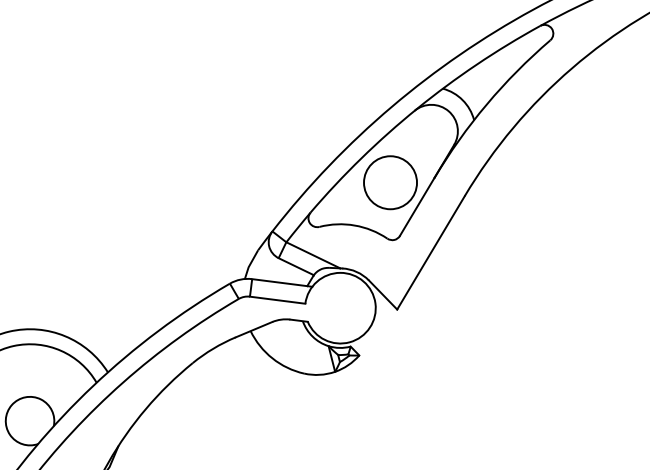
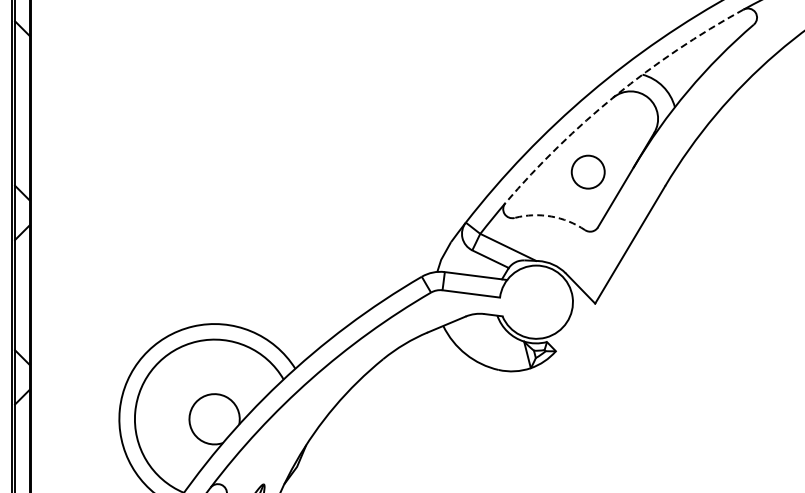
arc: (416, 108) -> (615, 95), solid -> dashed
circle: (389, 182) -> (587, 171), size x0.6
arc: (355, 225) -> (551, 216), solid -> dashed

